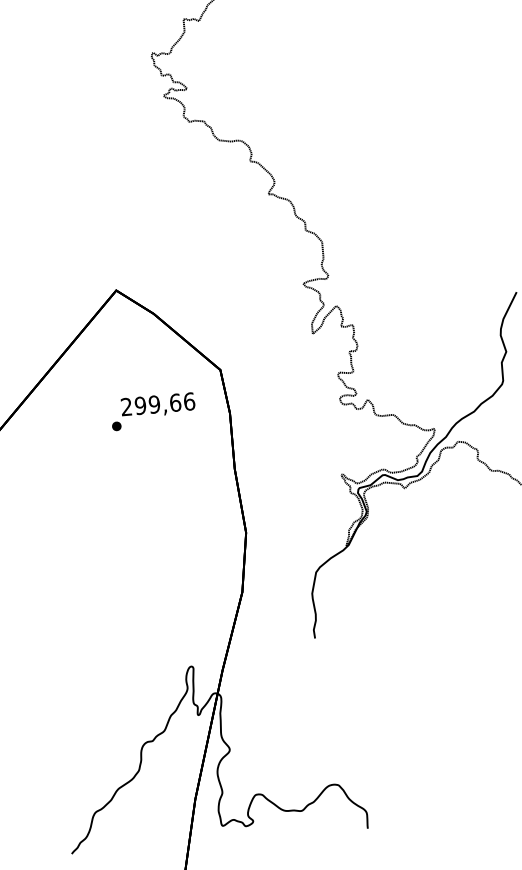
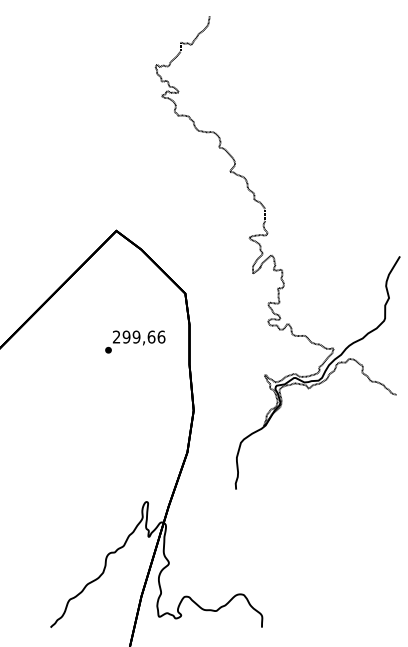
text: (153, 410) -> (135, 341), moved

